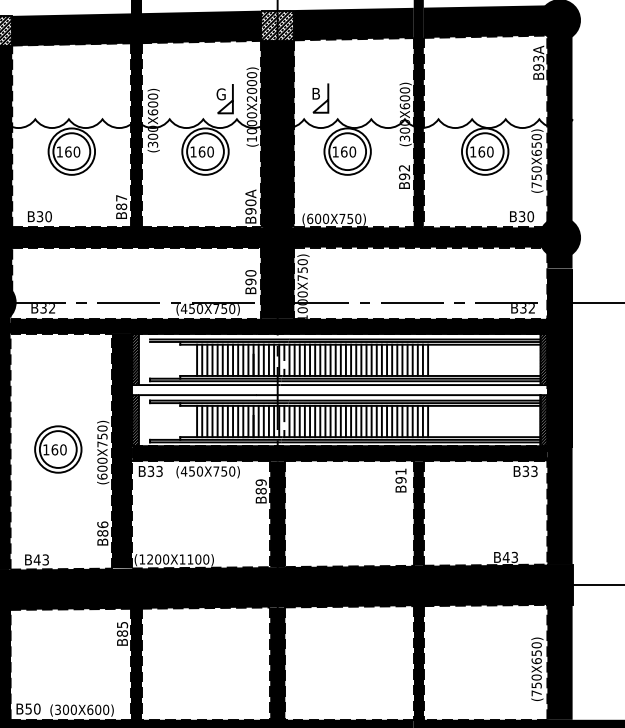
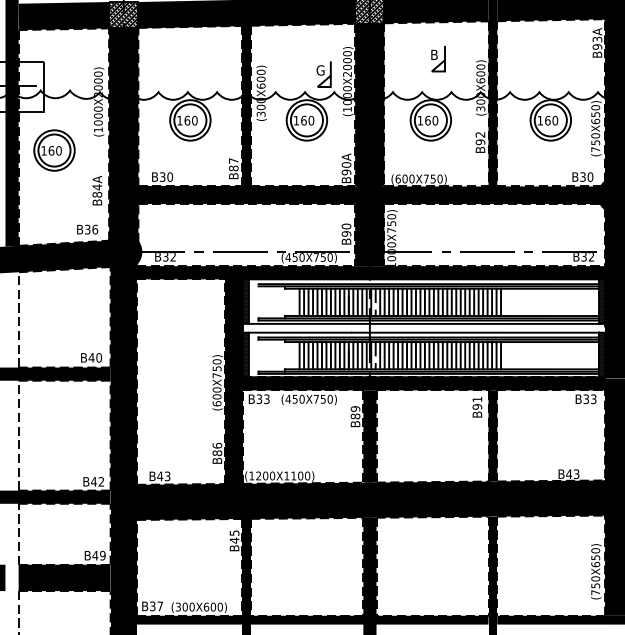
part: (320, 99) -> (438, 59), moved
part: (58, 449) -> (178, 380), removed
text: (122, 633) -> (234, 540), B85 -> B45
text: (32, 709) -> (156, 606), B50 -> B37

